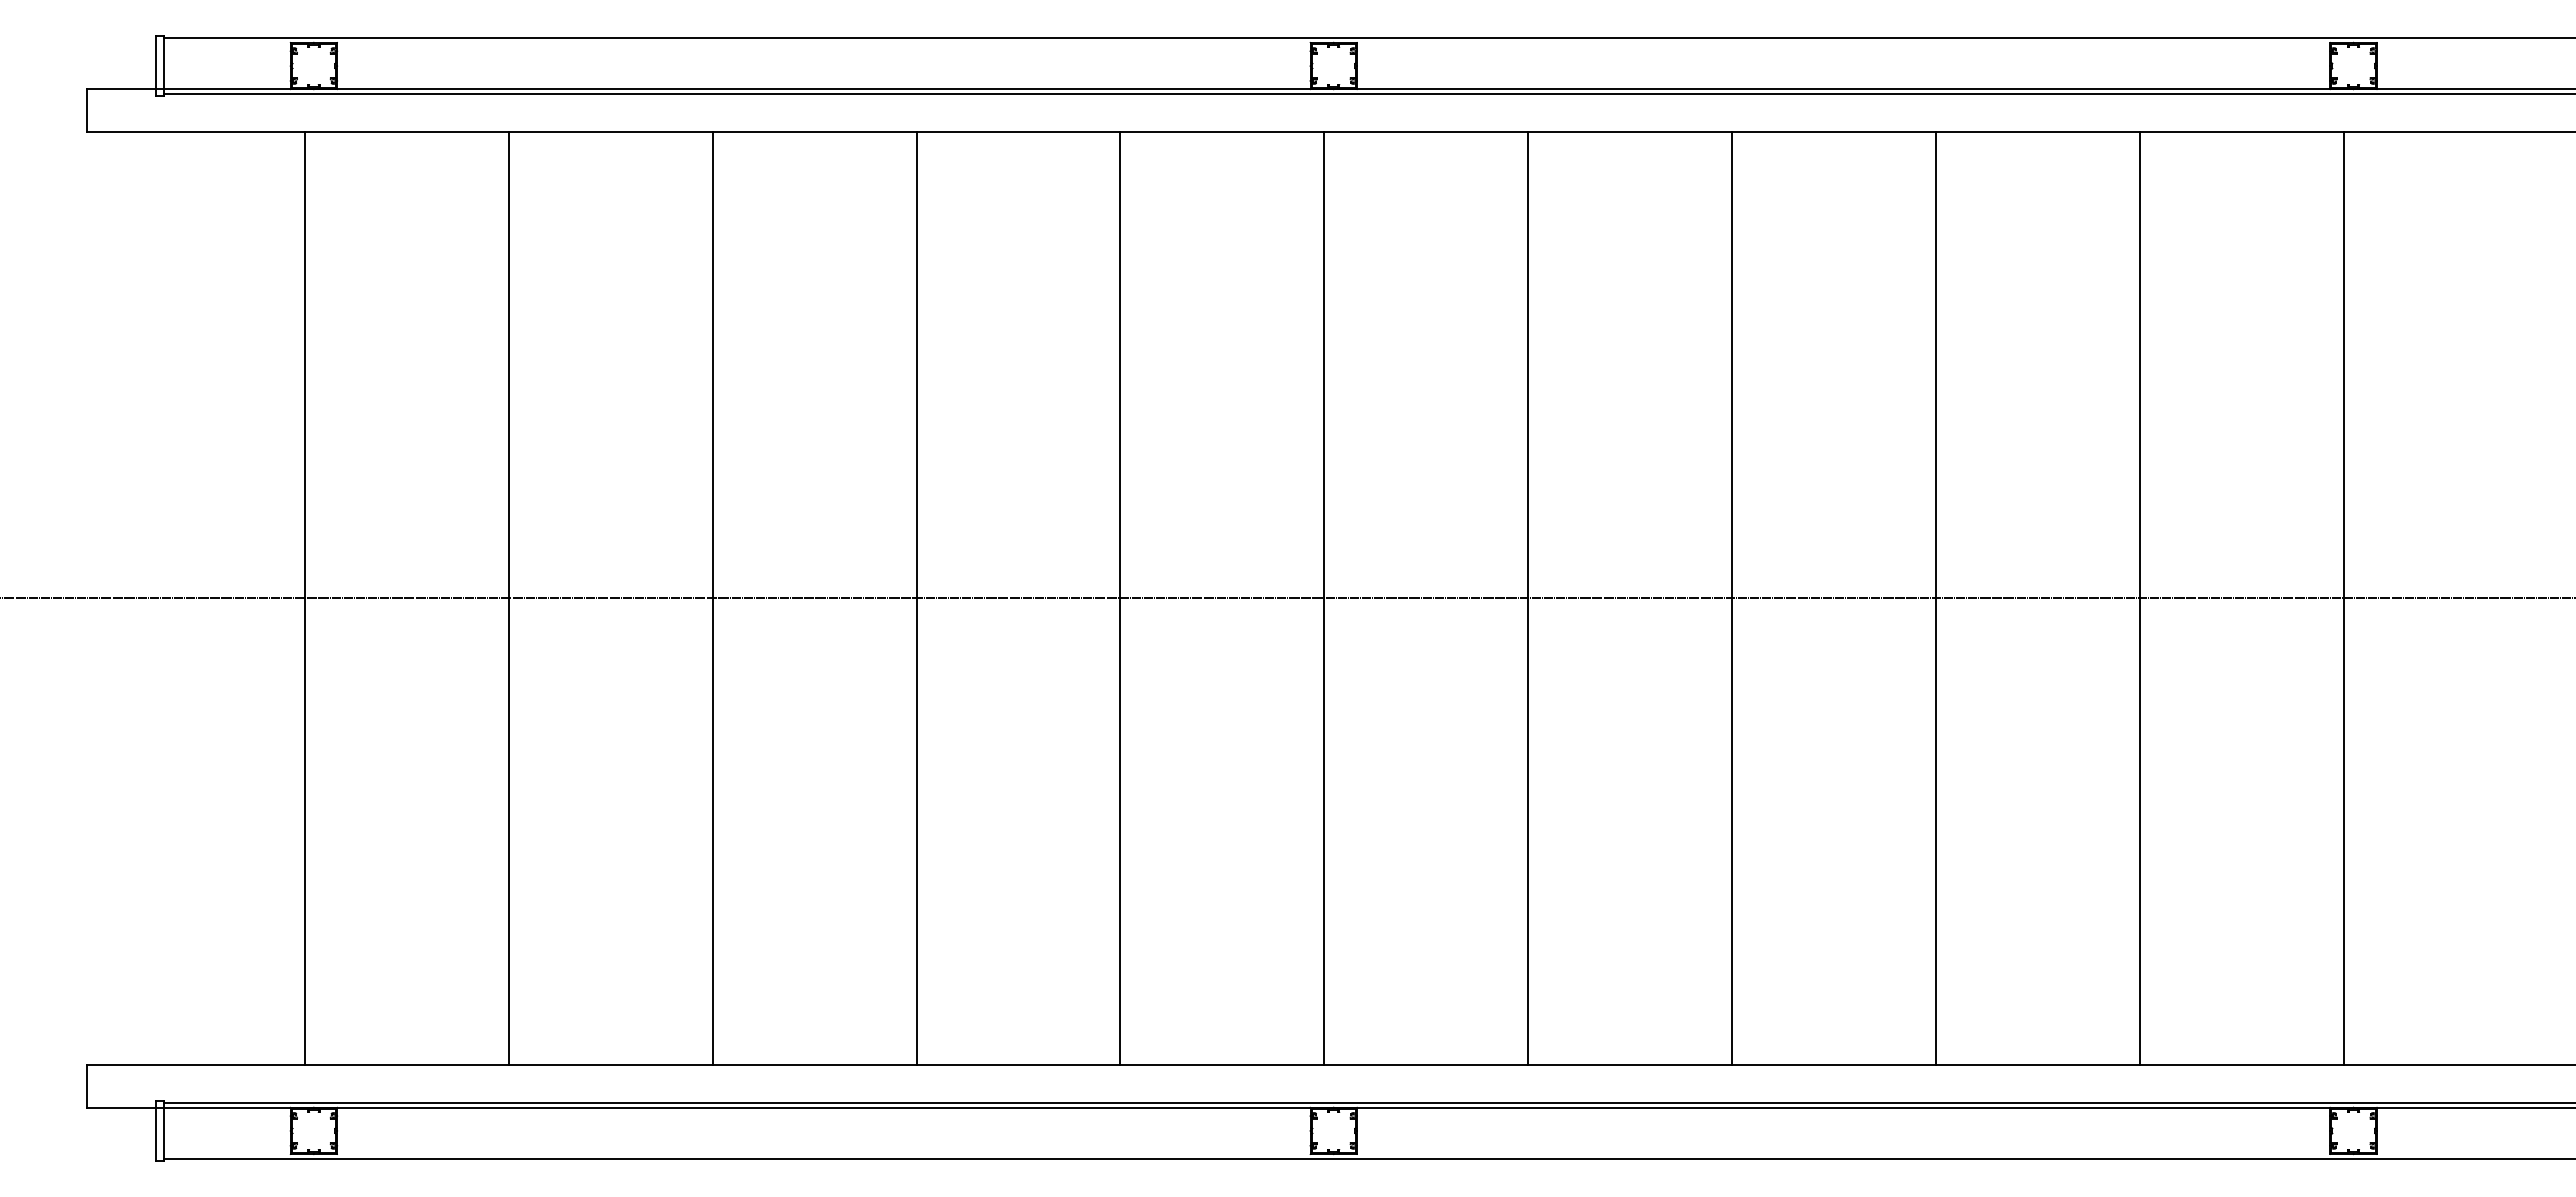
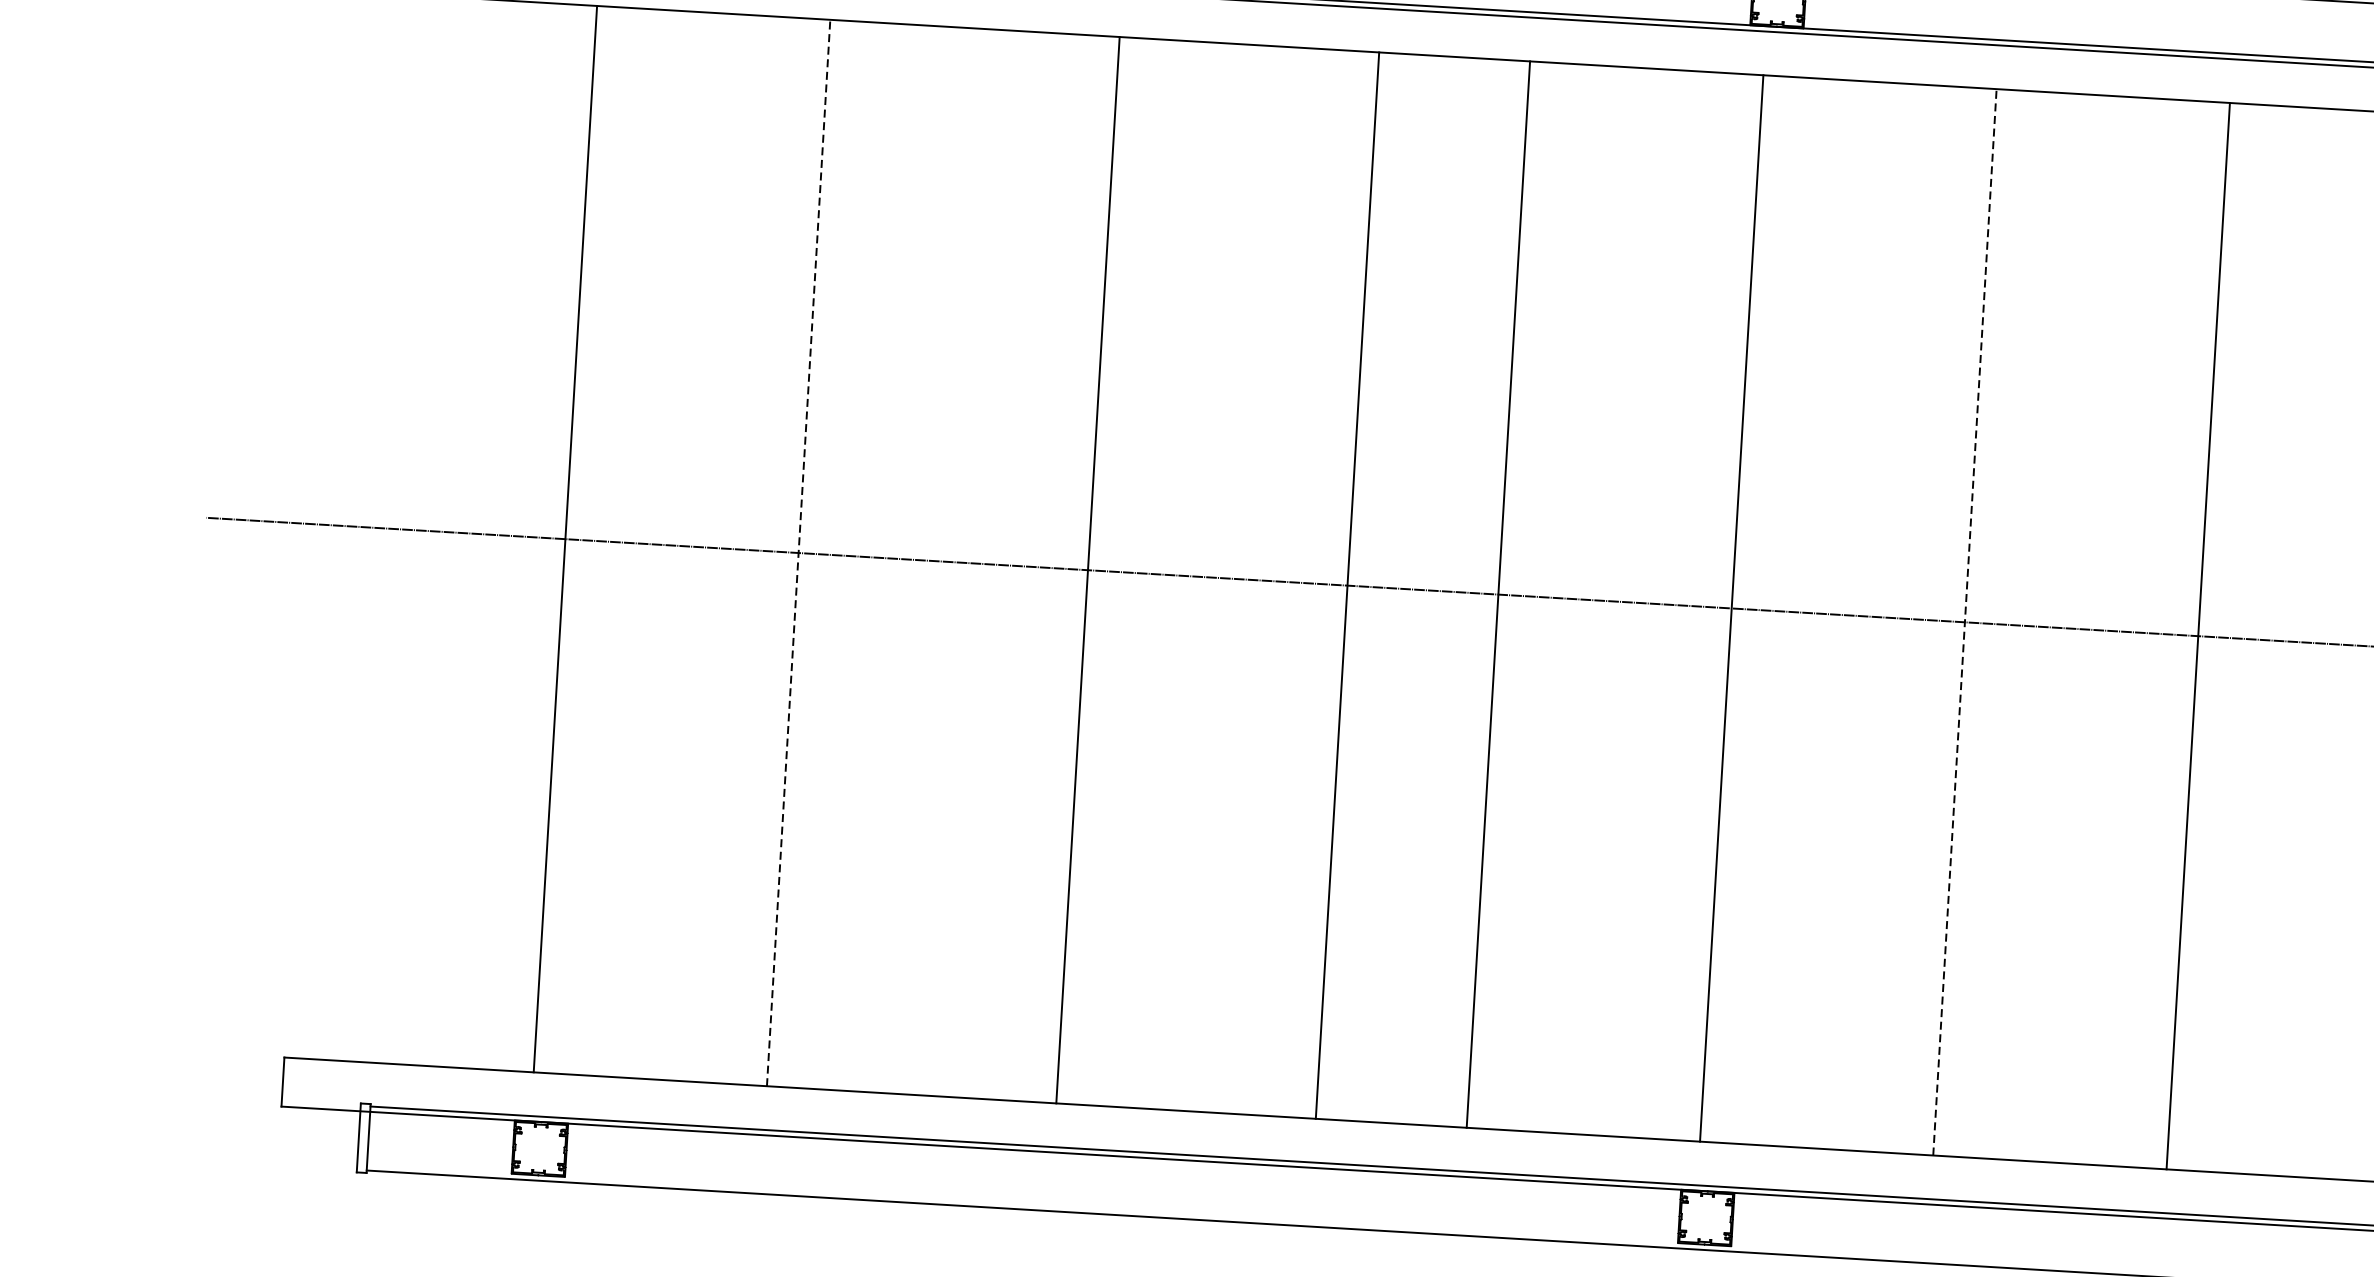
line: (508, 597) -> (798, 551), solid -> dashed
line: (1528, 597) -> (1965, 621), solid -> dashed
line: (712, 598) -> (1087, 570), moved
line: (916, 598) -> (1347, 585), moved

